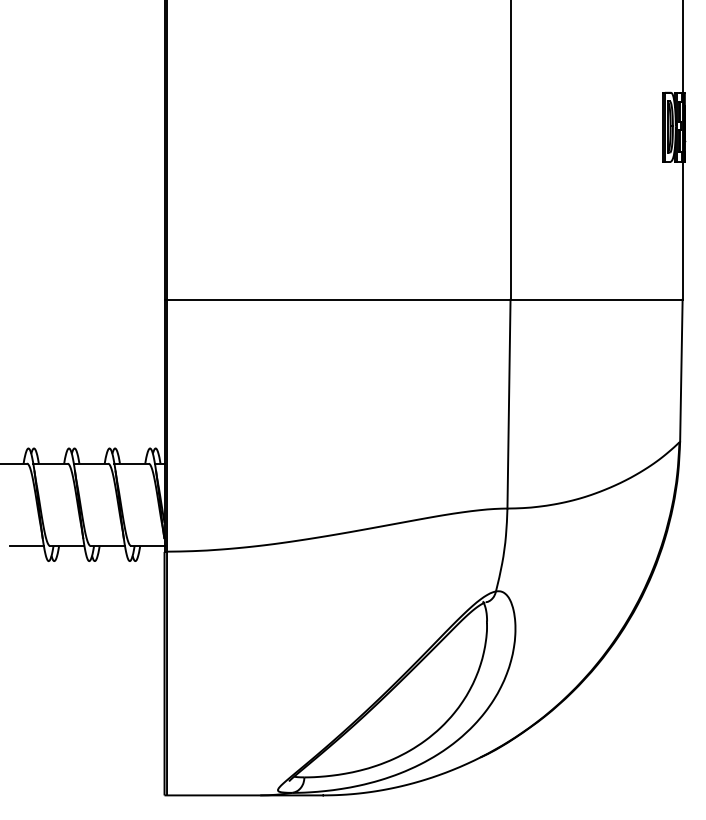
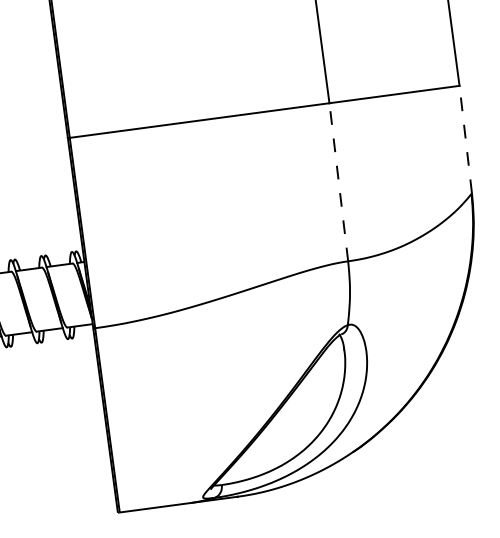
line: (681, 370) -> (465, 139), solid -> dashed
line: (509, 403) -> (339, 181), solid -> dashed

